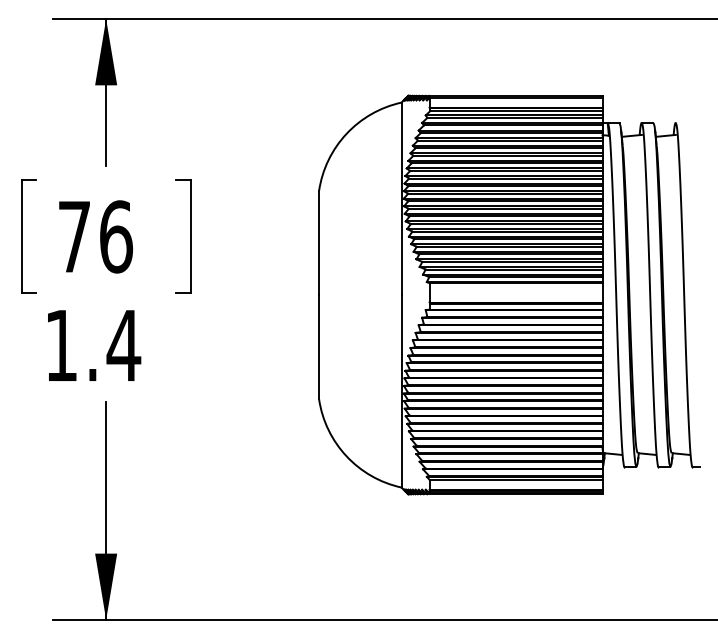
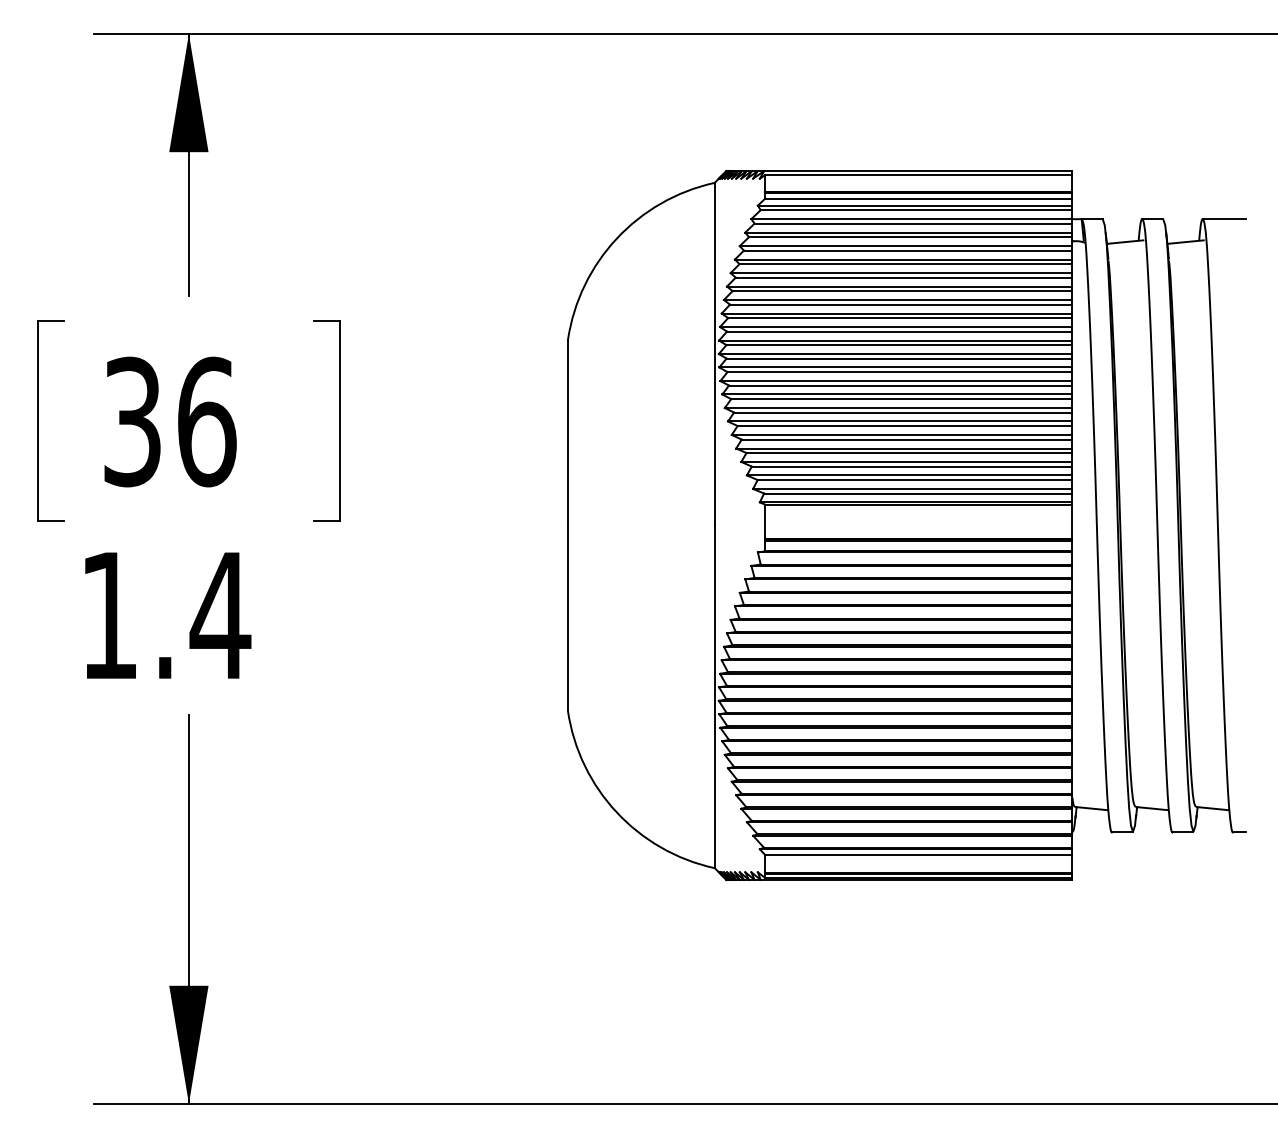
line: (687, 122) -> (1223, 218), added
text: (74, 236) -> (132, 421), 76 -> 36

